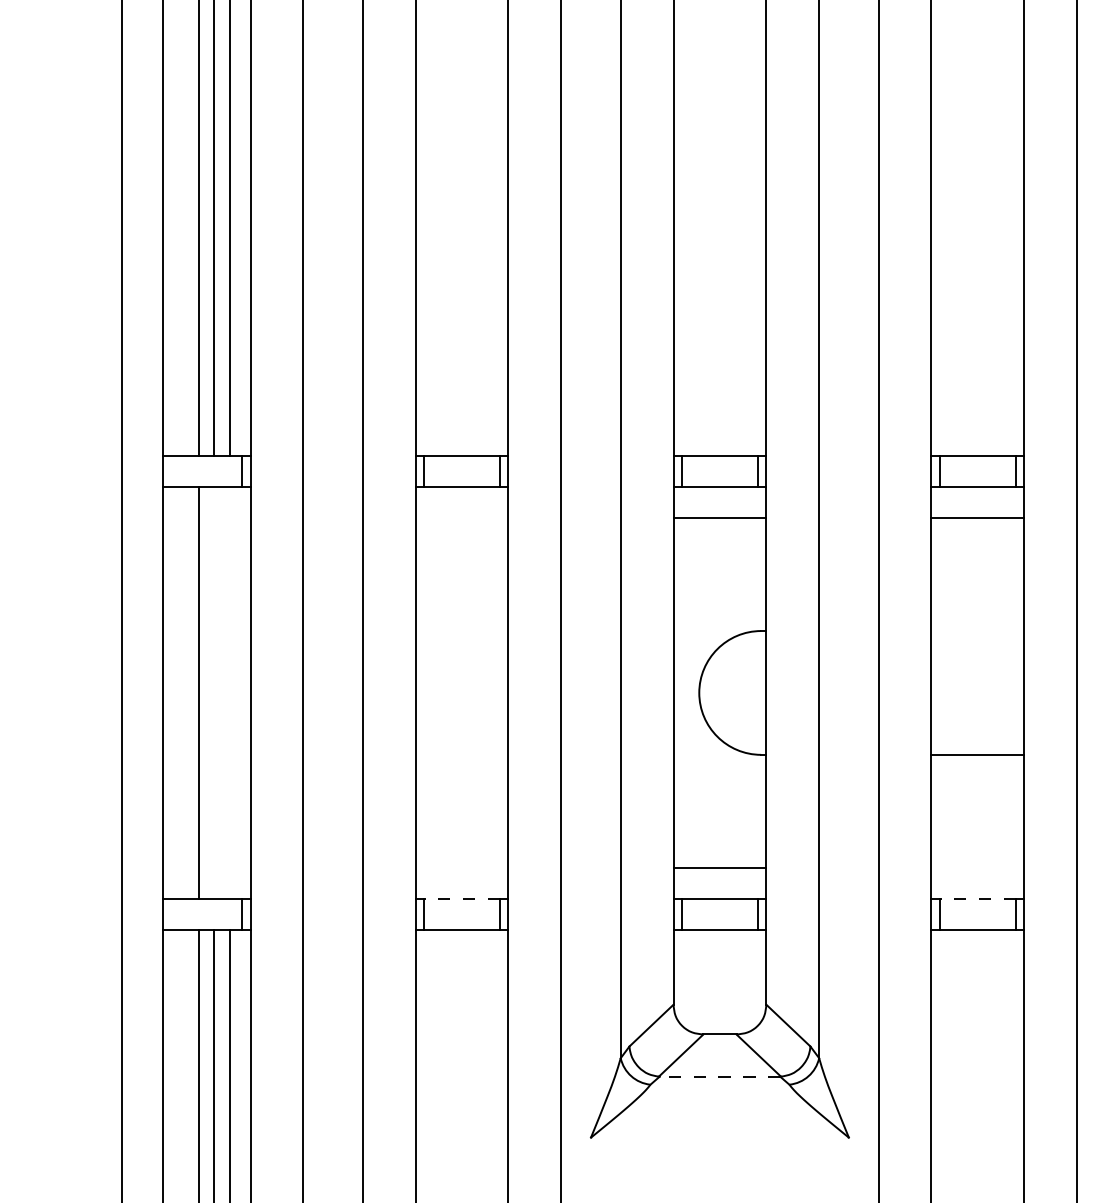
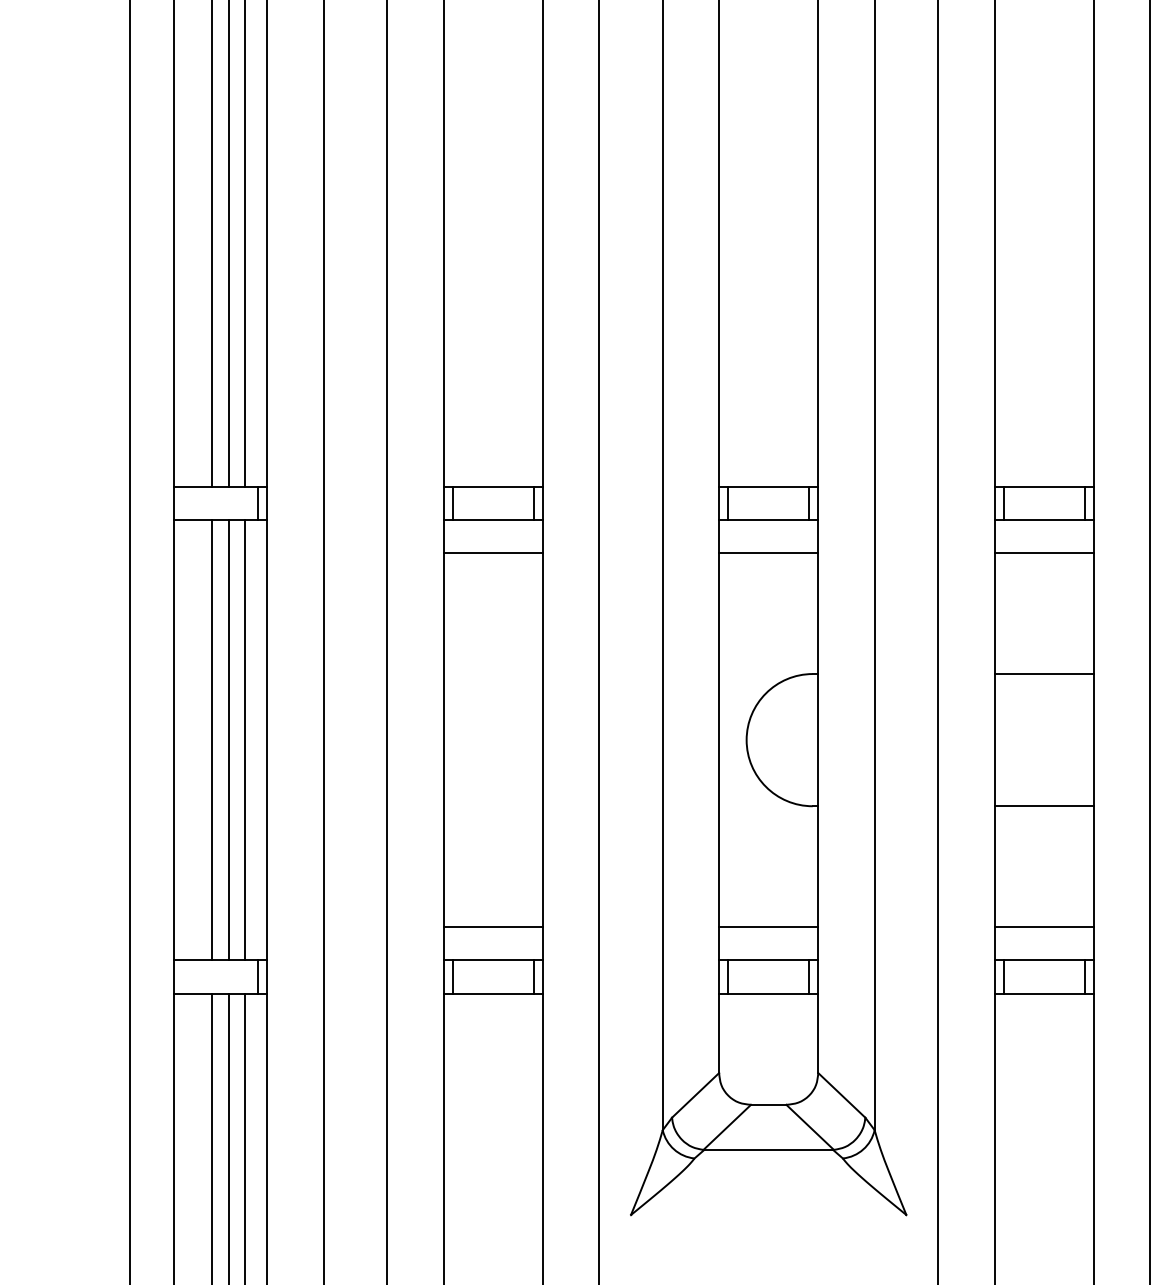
line: (461, 517) -> (492, 552), added
line: (977, 631) -> (1043, 674), added
line: (214, 692) -> (228, 739), added
line: (229, 692) -> (245, 739), added
line: (461, 868) -> (492, 927), added
line: (977, 868) -> (1043, 927), added
line: (462, 899) -> (493, 960), dashed -> solid
line: (978, 899) -> (1044, 960), dashed -> solid
line: (719, 1076) -> (768, 1149), dashed -> solid

